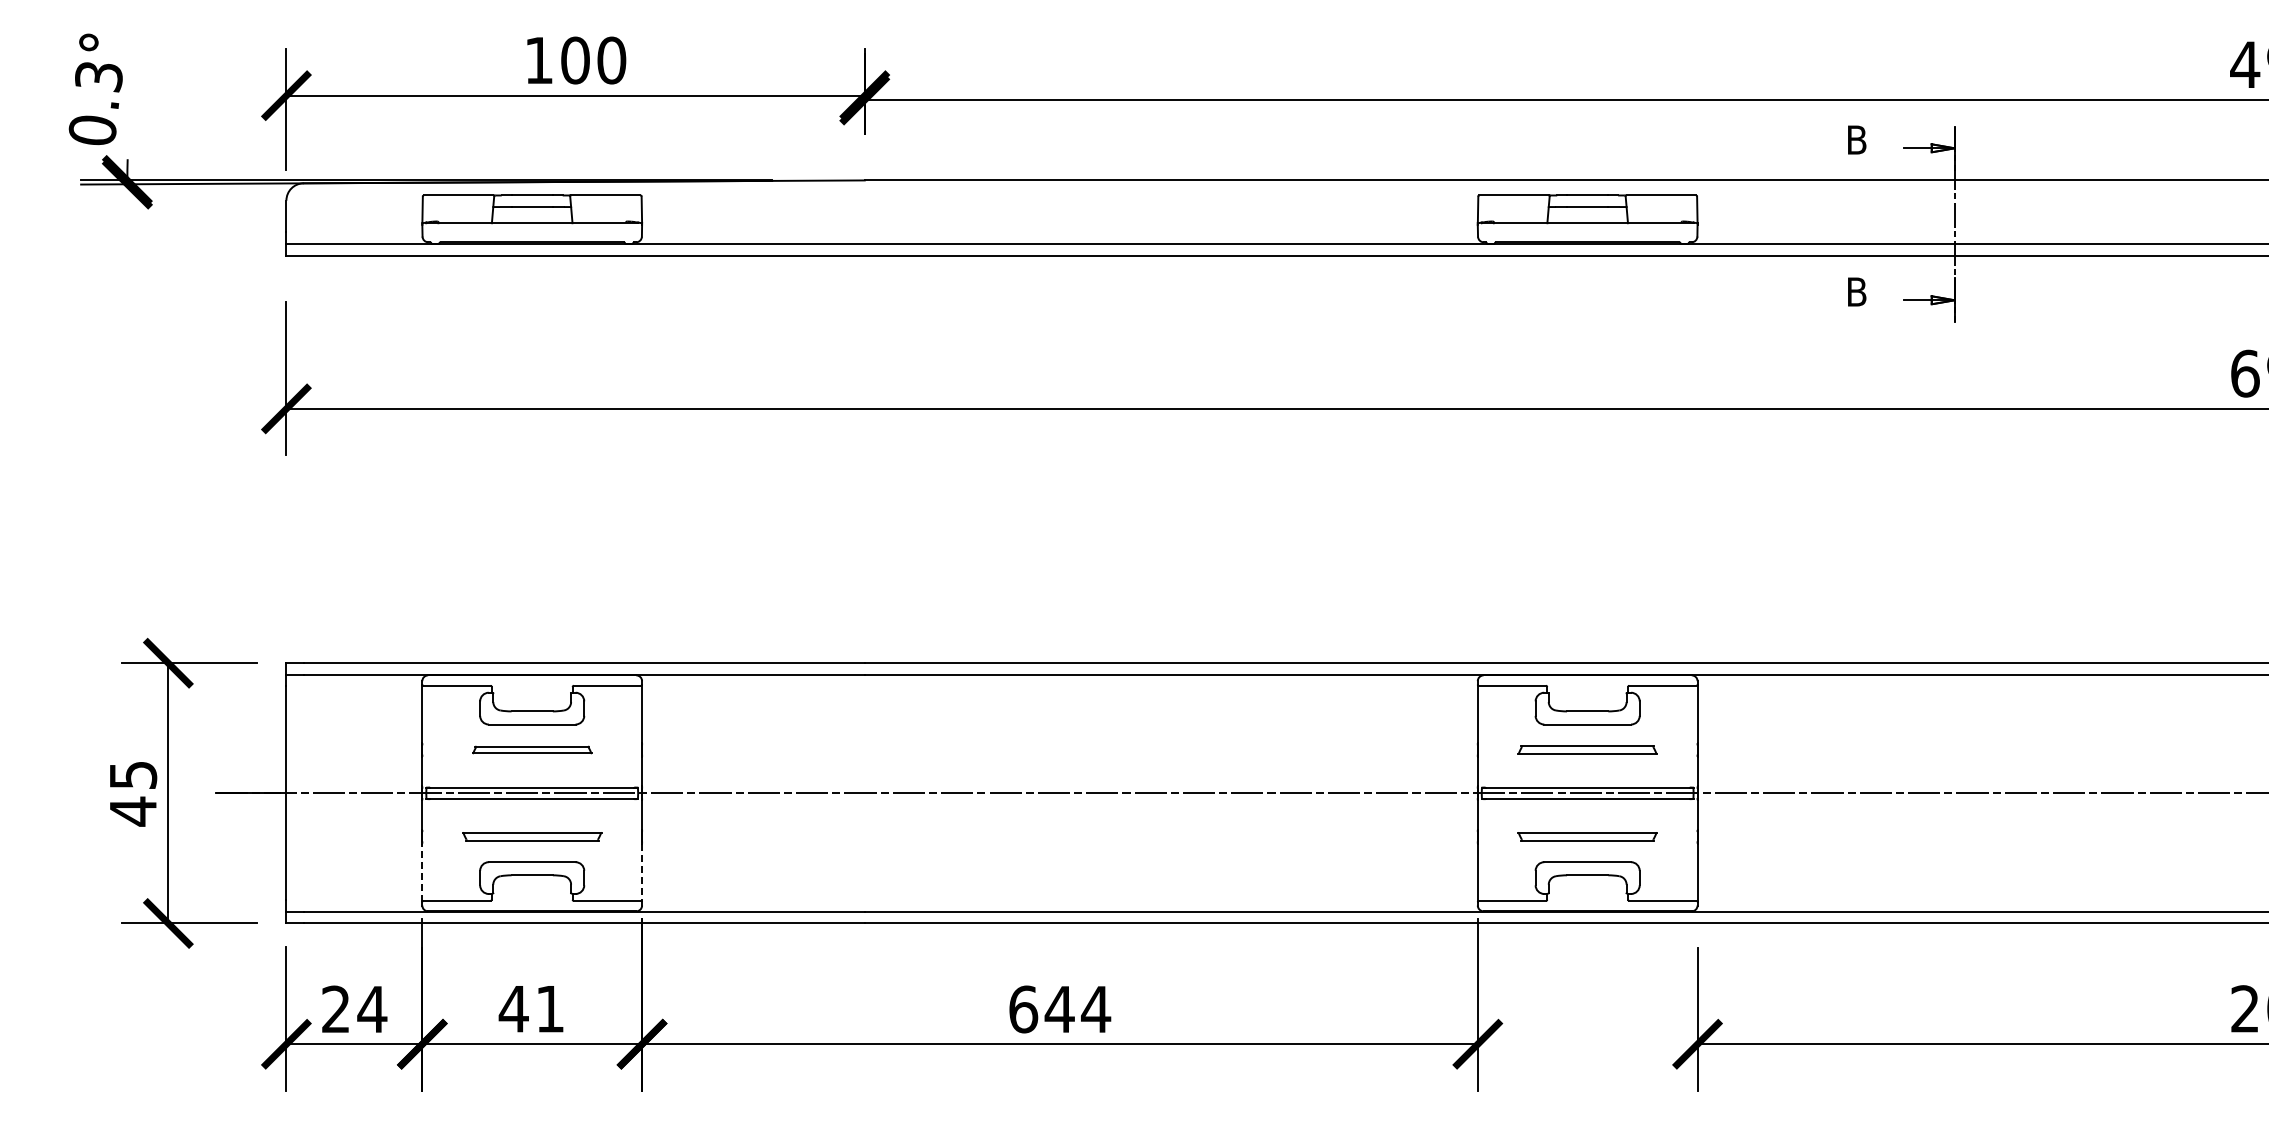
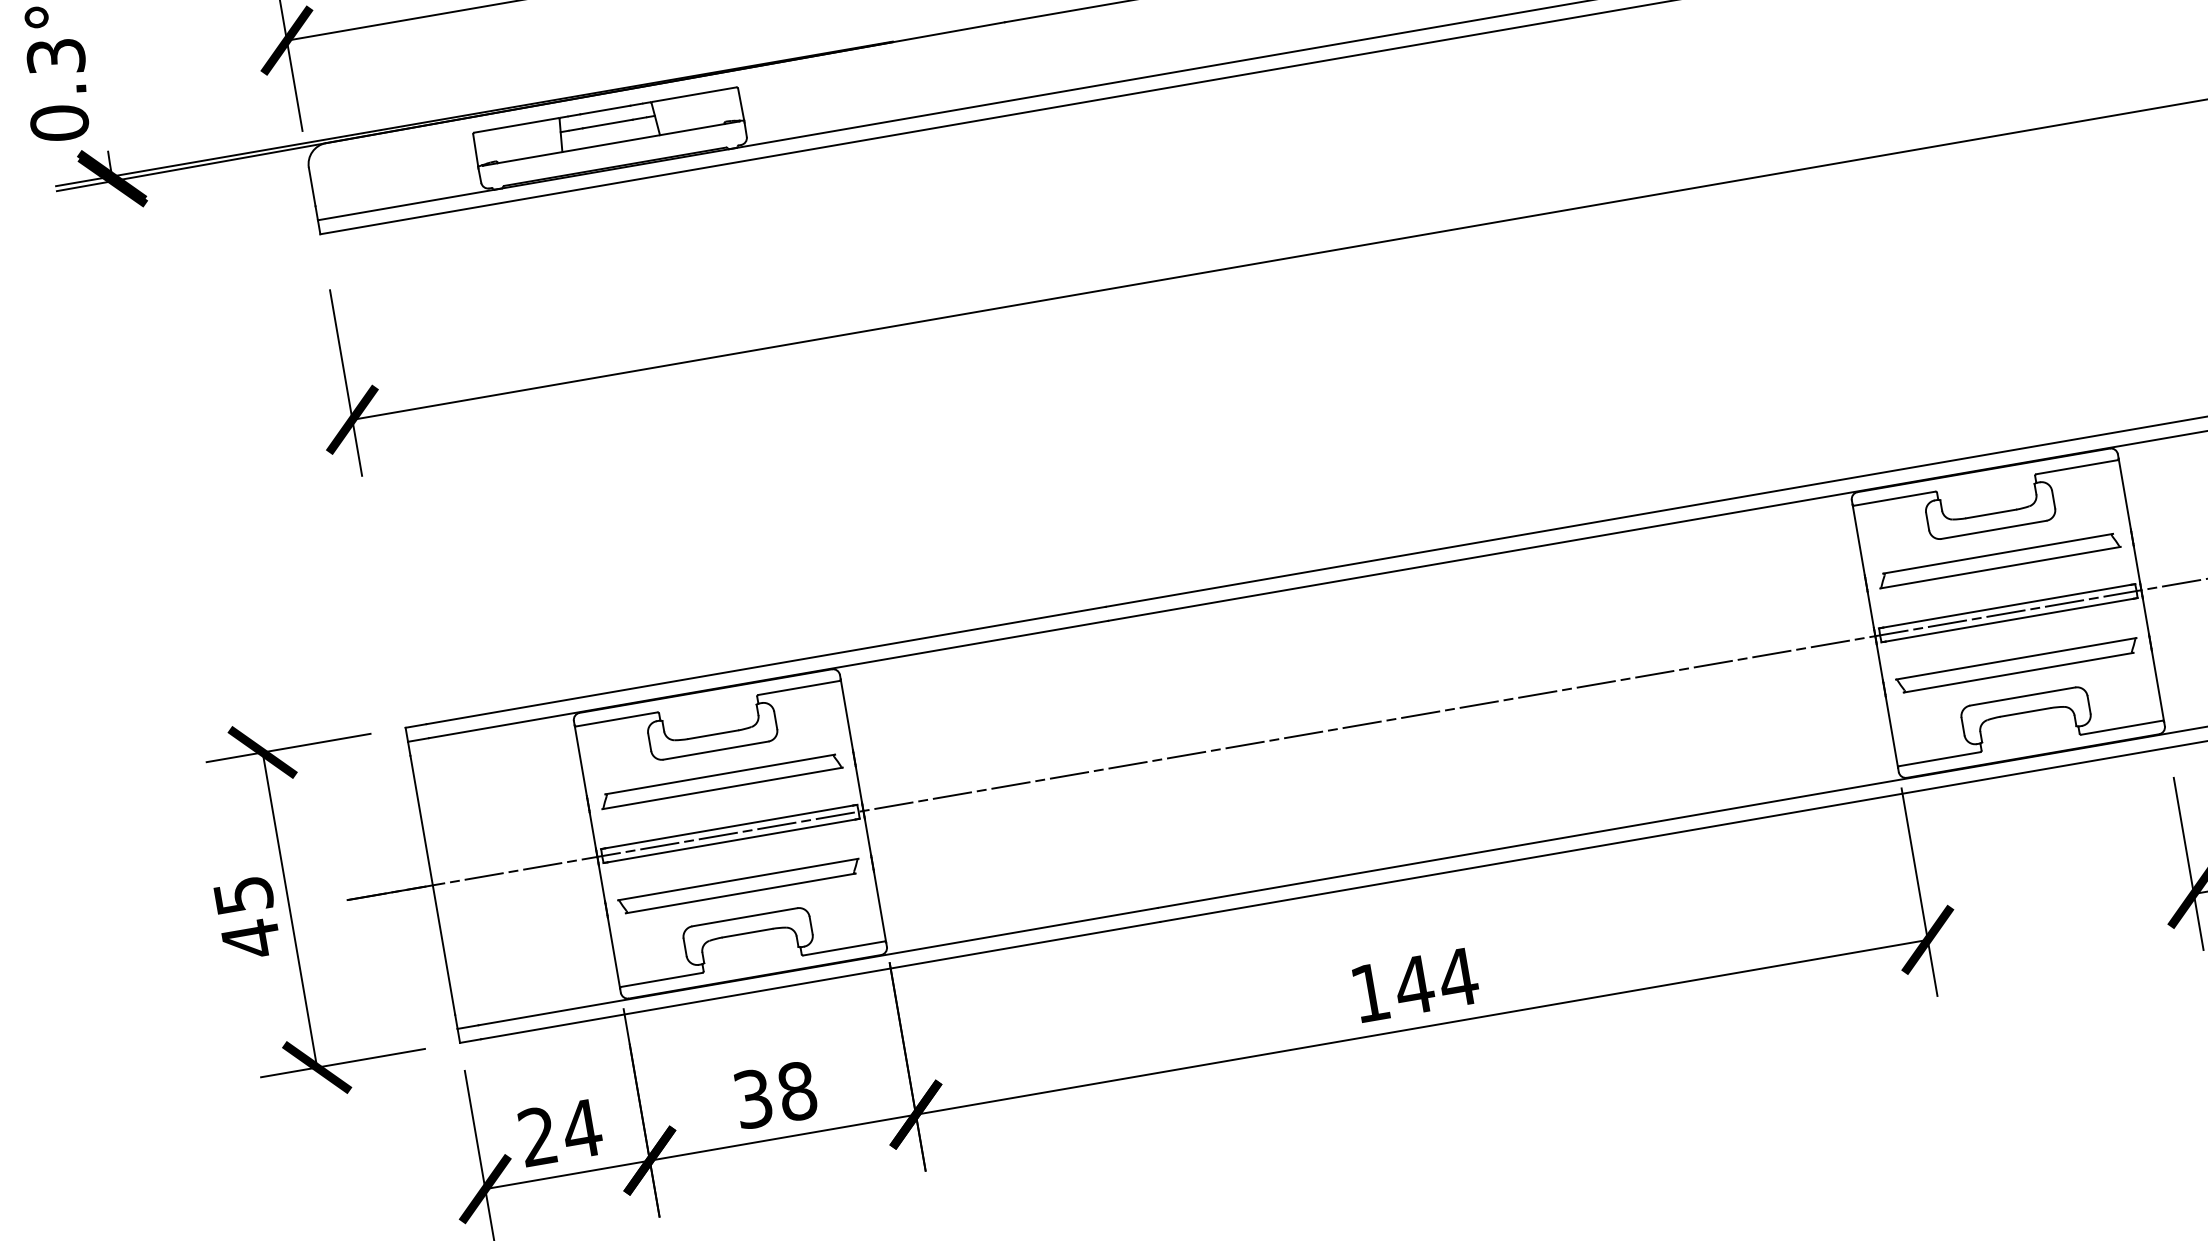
part: (532, 749) -> (721, 780), size x1.67
part: (1587, 749) -> (1998, 560), size x1.43
part: (532, 836) -> (739, 886), size x1.43
part: (1587, 836) -> (2017, 665), size x1.43
line: (422, 872) -> (614, 952), dashed -> solid
line: (642, 873) -> (880, 907), dashed -> solid
text: (531, 1009) -> (774, 1095), 41 -> 38
text: (1023, 1009) -> (1370, 992), 644 -> 144

